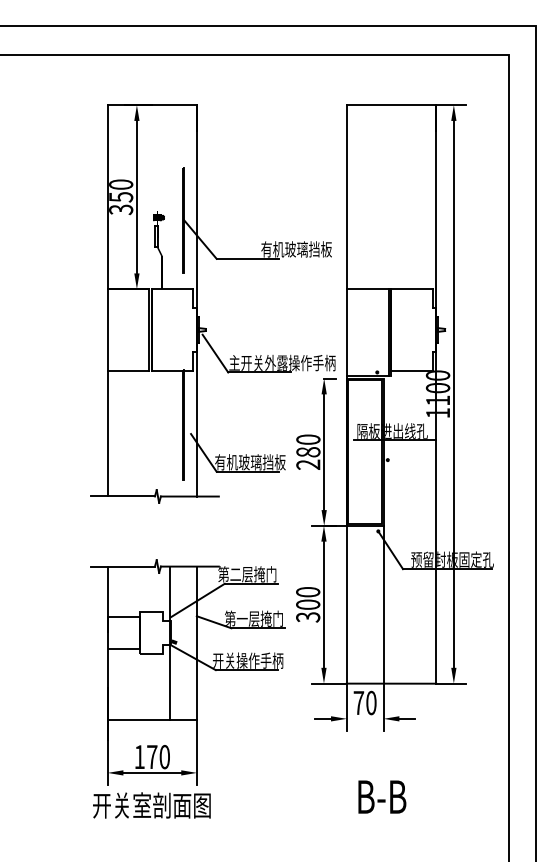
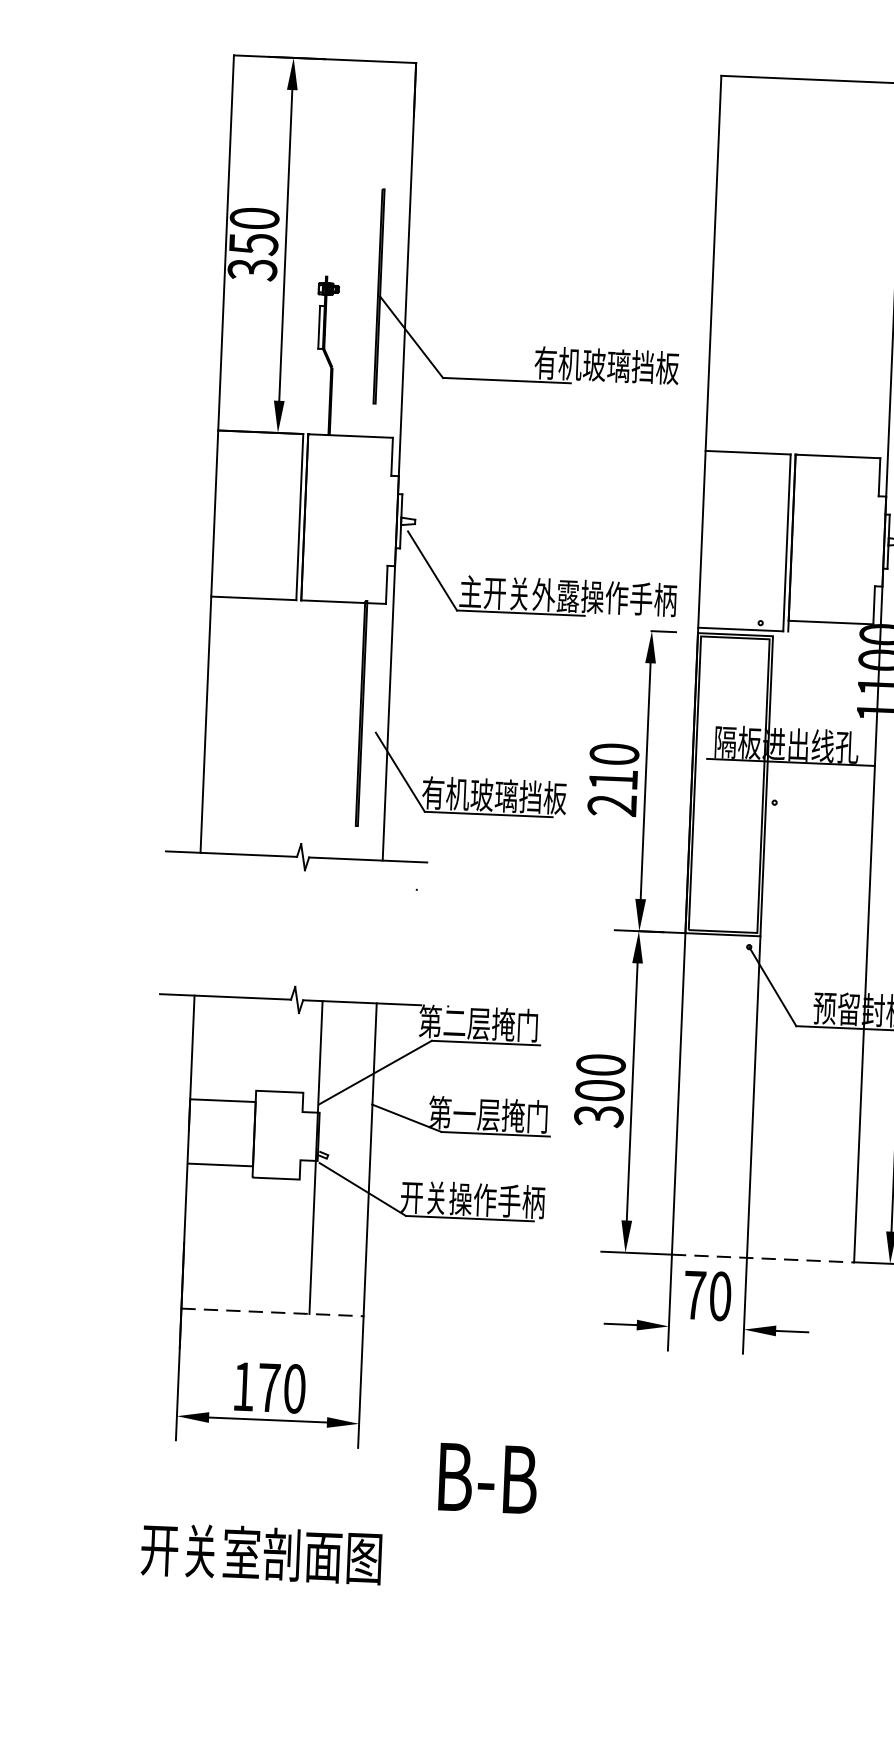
text: (308, 452) -> (613, 780), 280 -> 210
line: (391, 683) -> (763, 1258), solid -> dashed
line: (152, 720) -> (272, 1313), solid -> dashed
text: (382, 796) -> (488, 1477), moved
text: (151, 805) -> (260, 1553), moved

